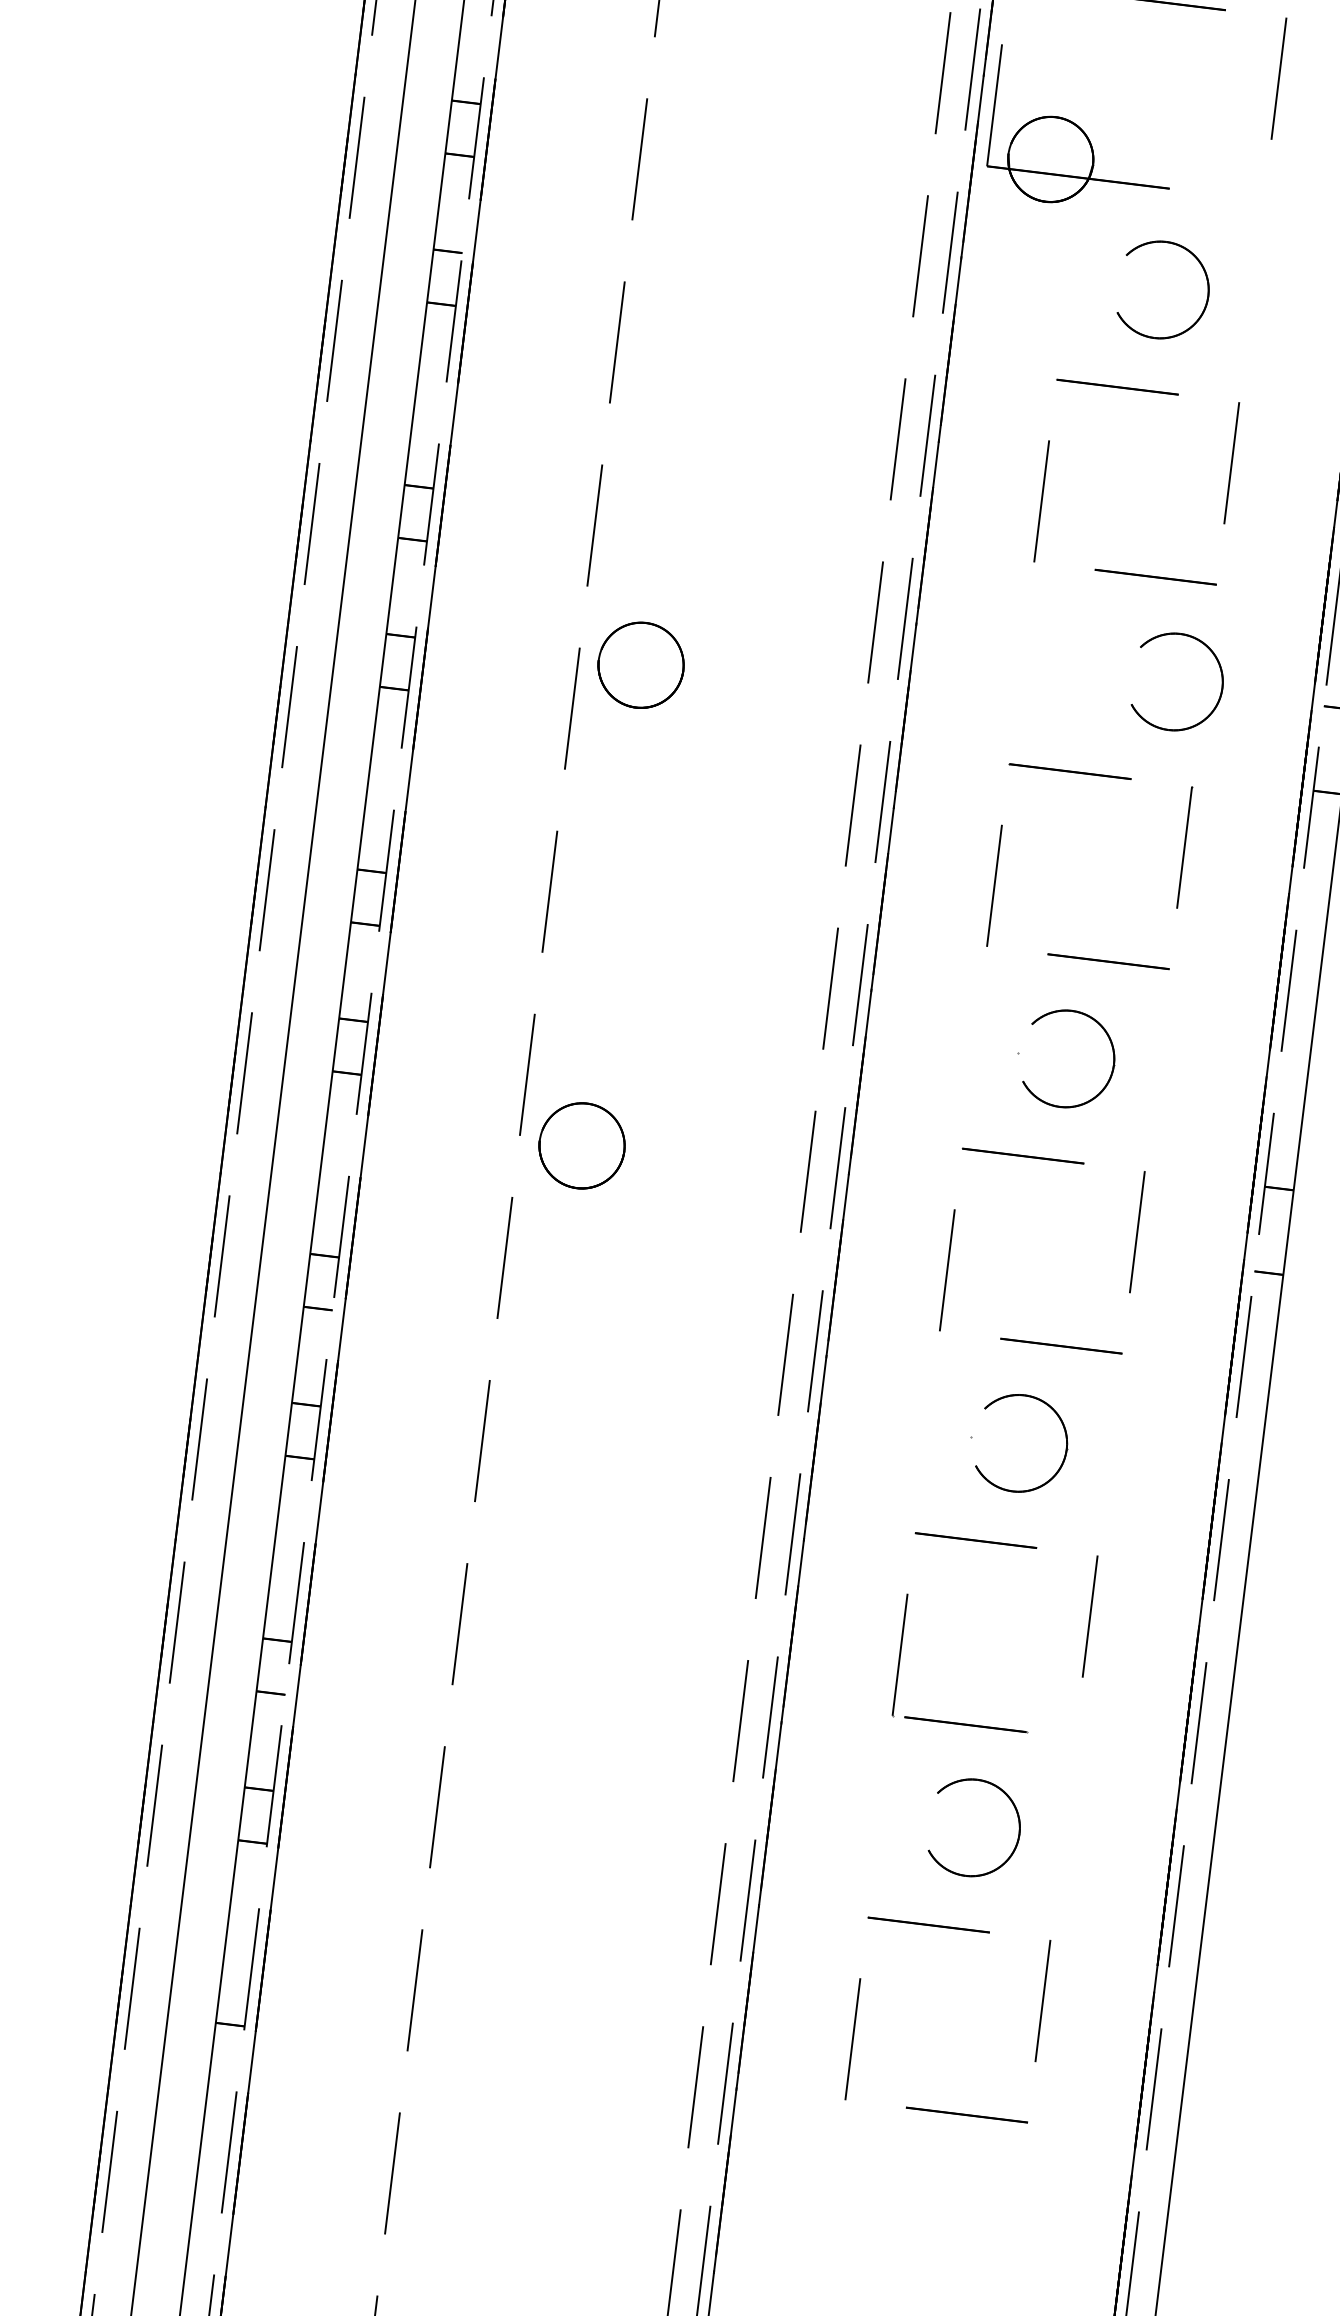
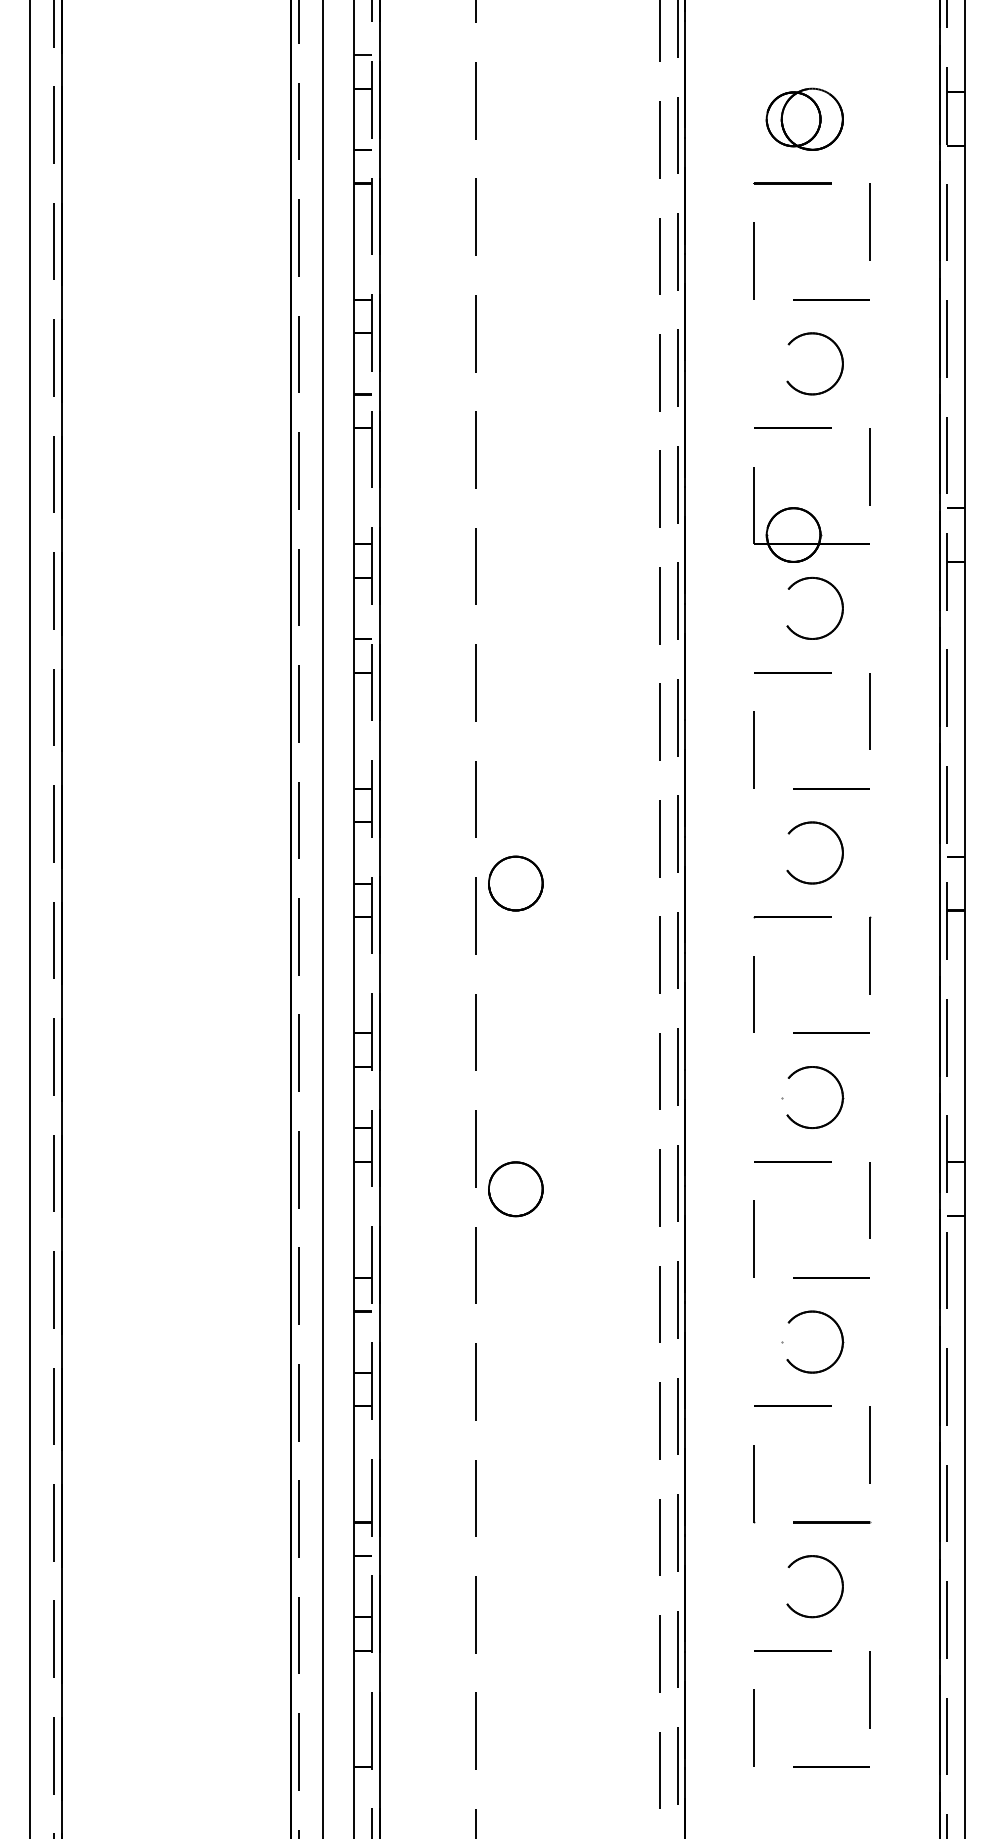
part: (1082, 130) -> (811, 514), moved
part: (1220, 685) -> (841, 851), moved
line: (966, 1724) -> (832, 1522), moved

